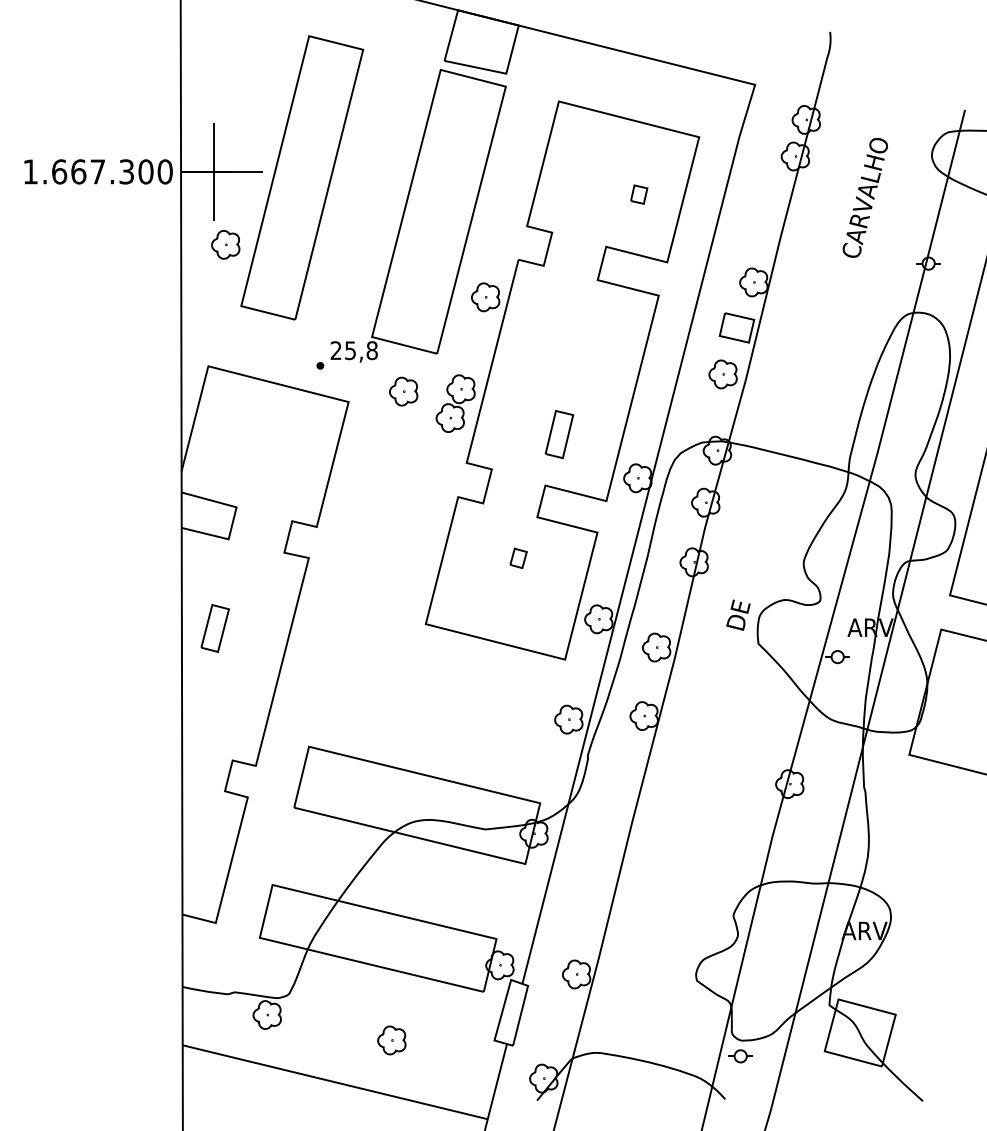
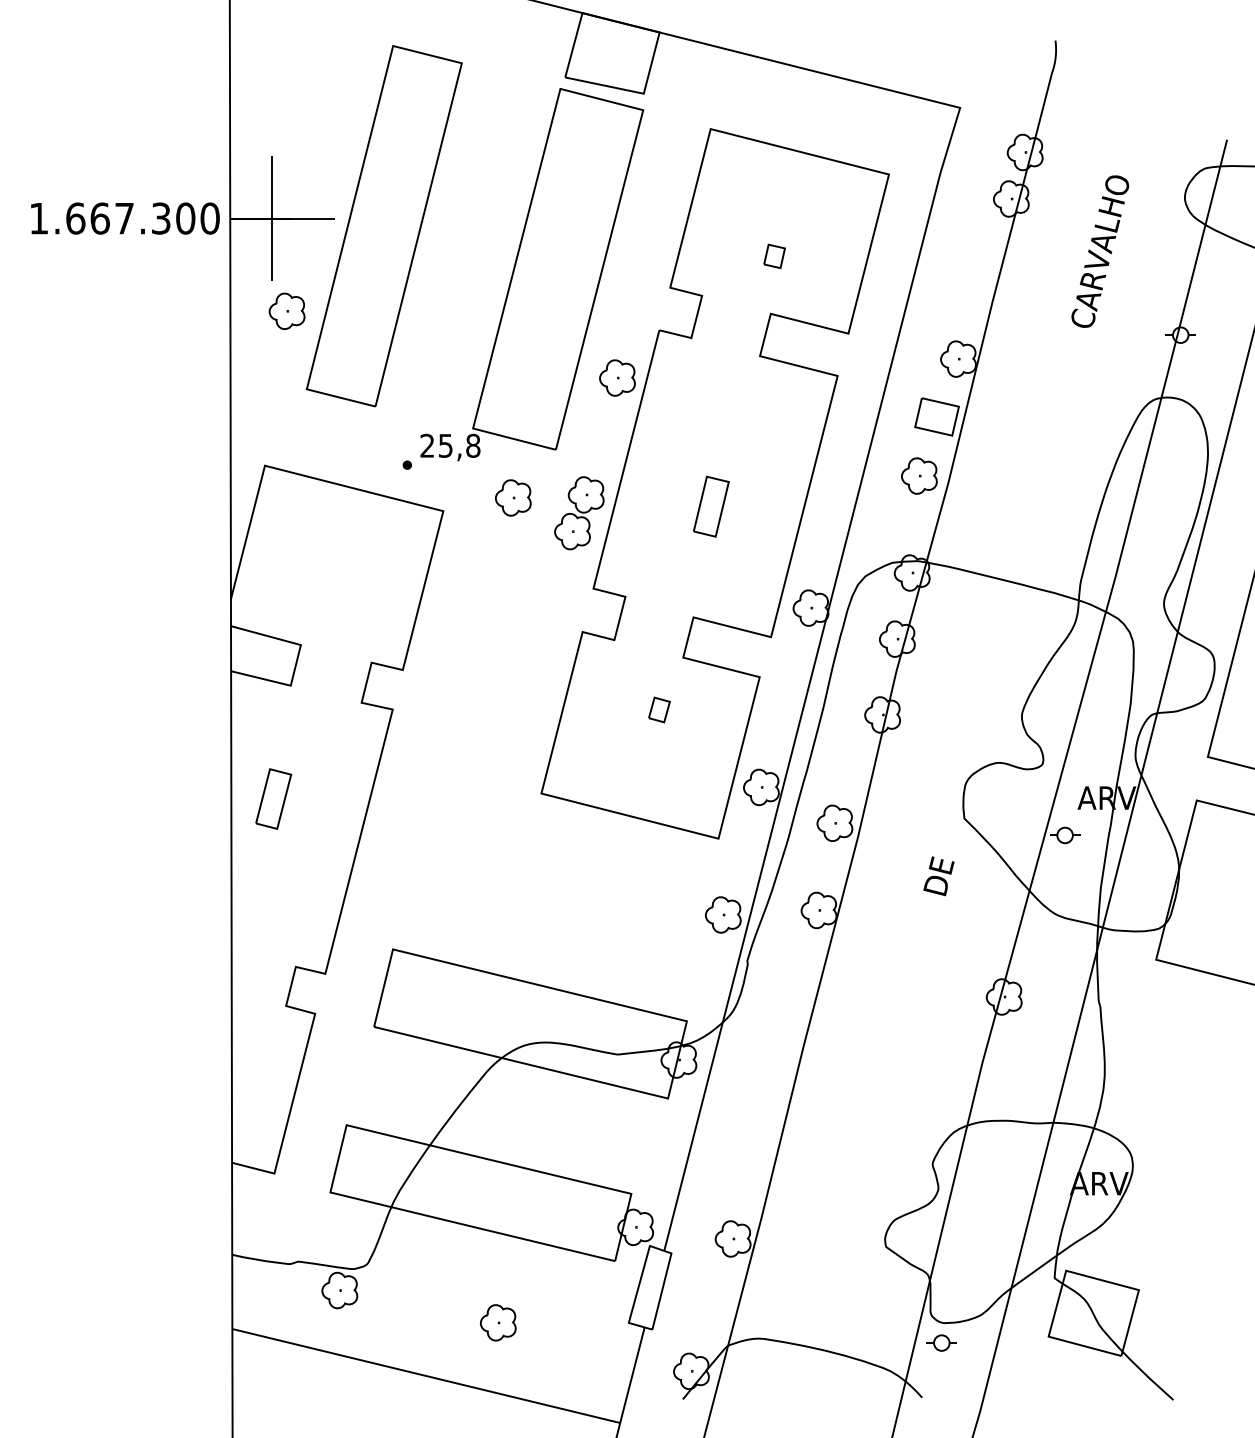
part: (639, 194) -> (774, 256), moved
part: (559, 434) -> (711, 506), moved
text: (738, 614) -> (938, 875), moved

